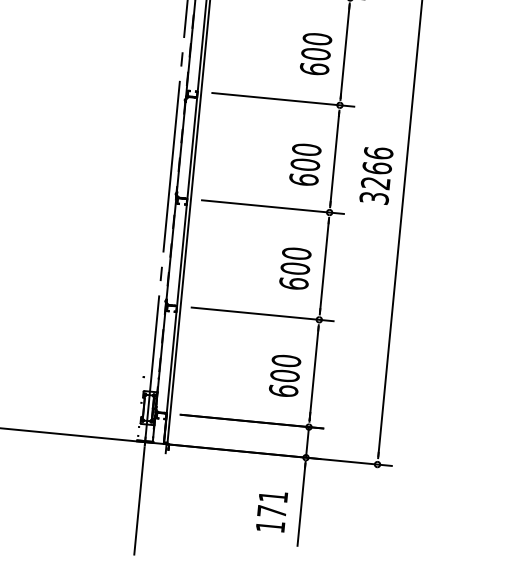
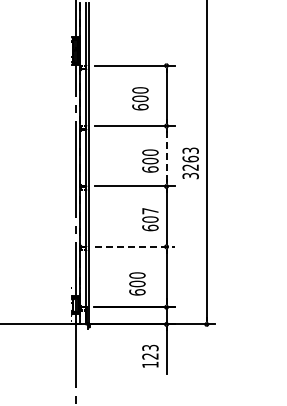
text: (316, 53) -> (140, 98), moved
text: (378, 152) -> (190, 150), 3266 -> 3263
line: (334, 157) -> (166, 155), solid -> dashed
text: (297, 252) -> (150, 210), 600 -> 607
line: (262, 313) -> (134, 246), solid -> dashed
text: (285, 375) -> (137, 283), moved
text: (272, 503) -> (150, 351), 171 -> 123

